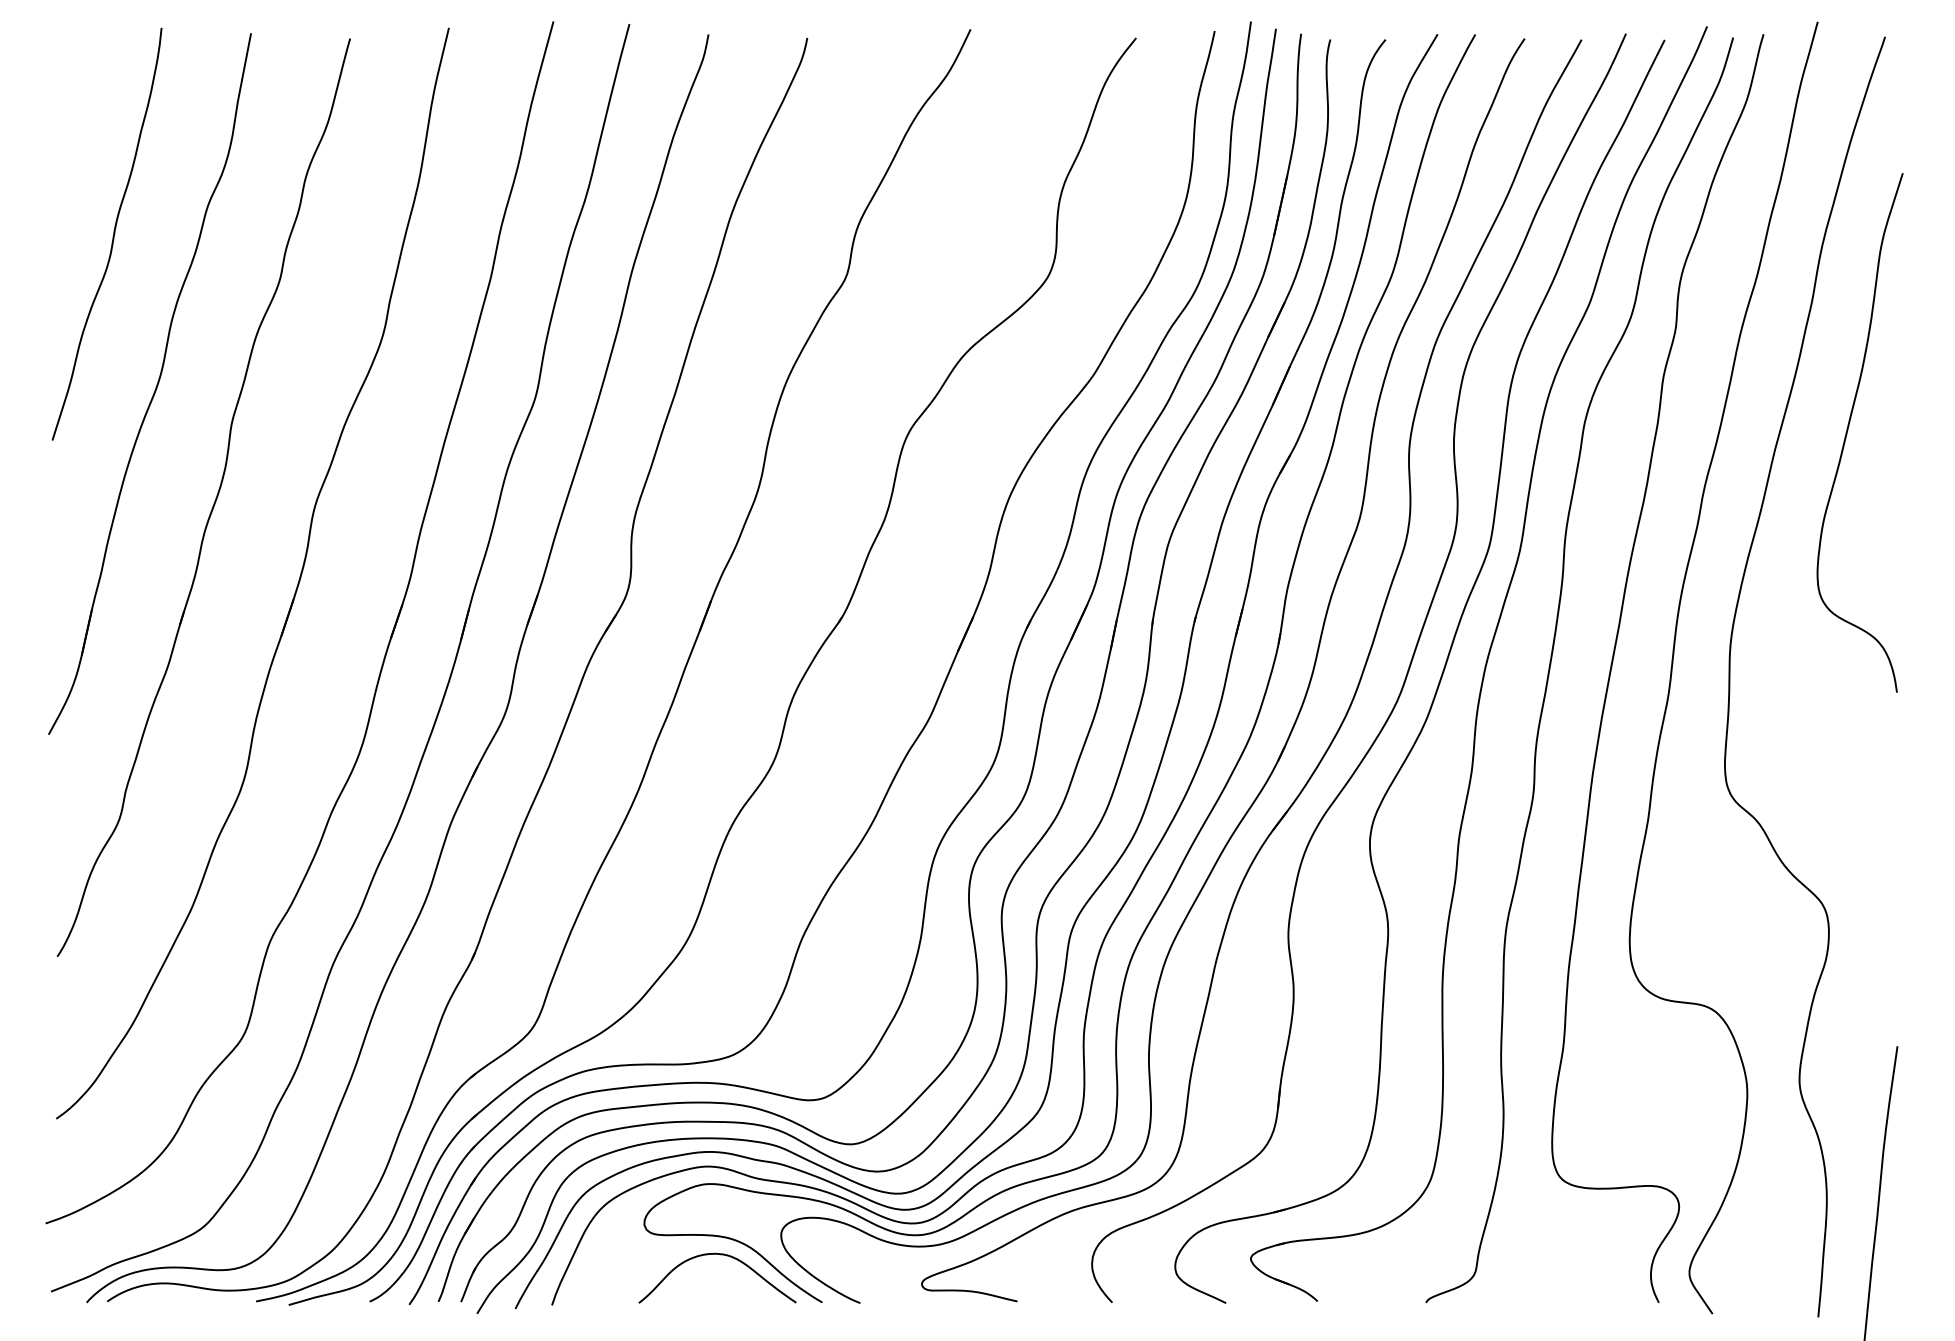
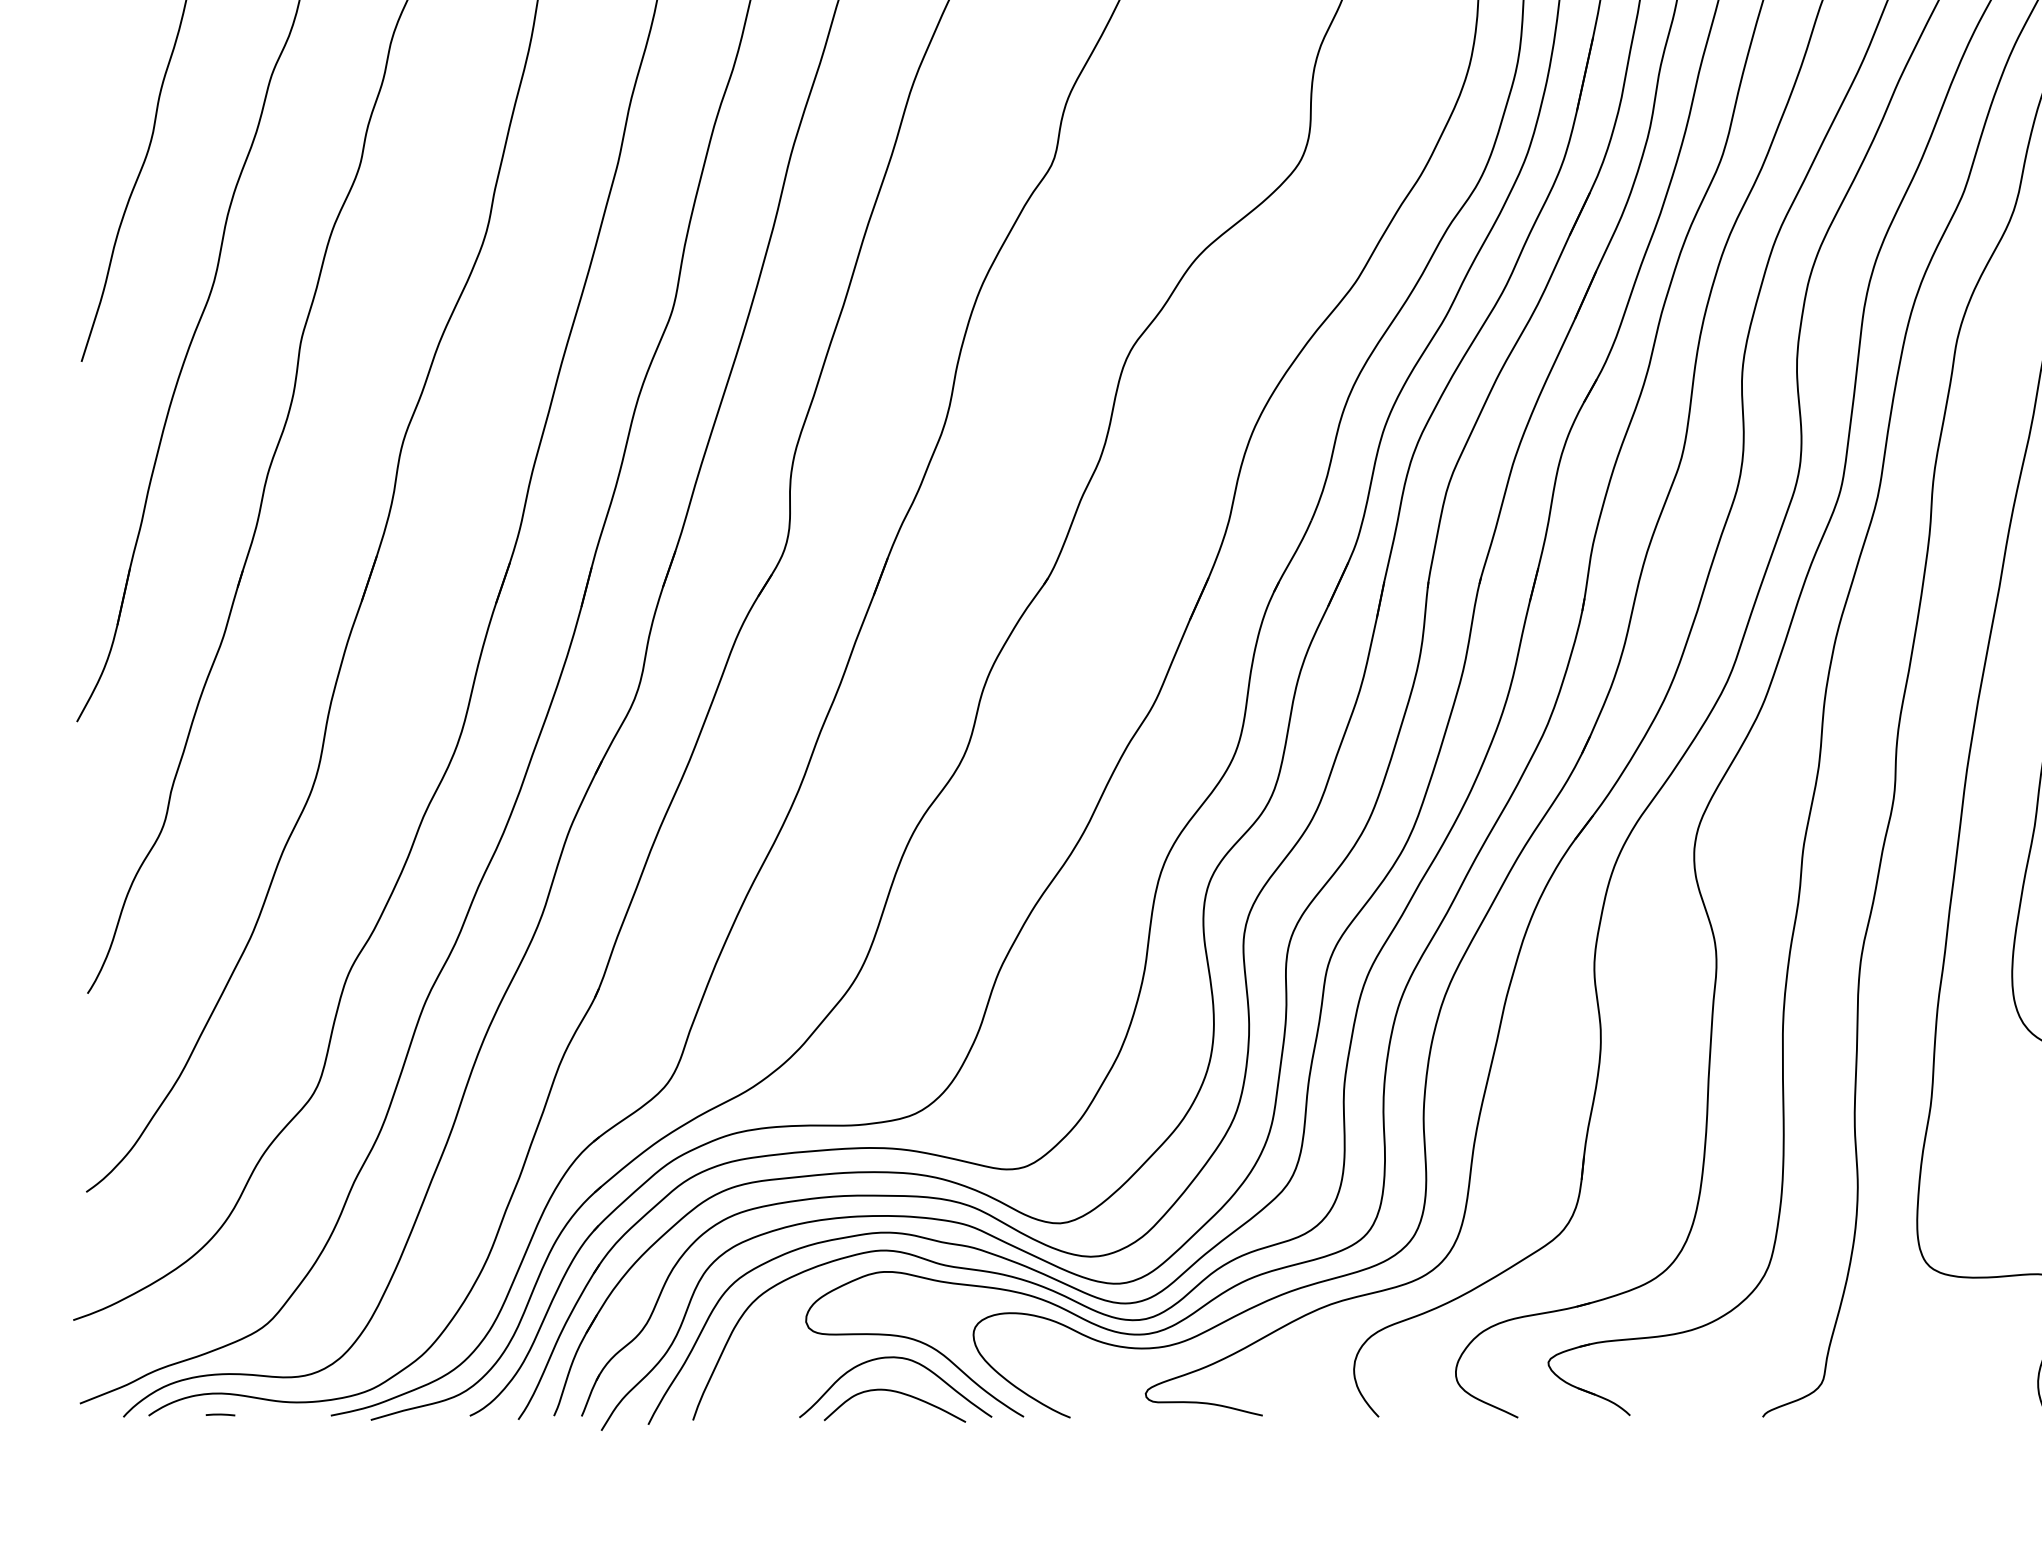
curve: (719, 1283) -> (898, 1393), added
line: (165, 1300) -> (219, 1414), added

